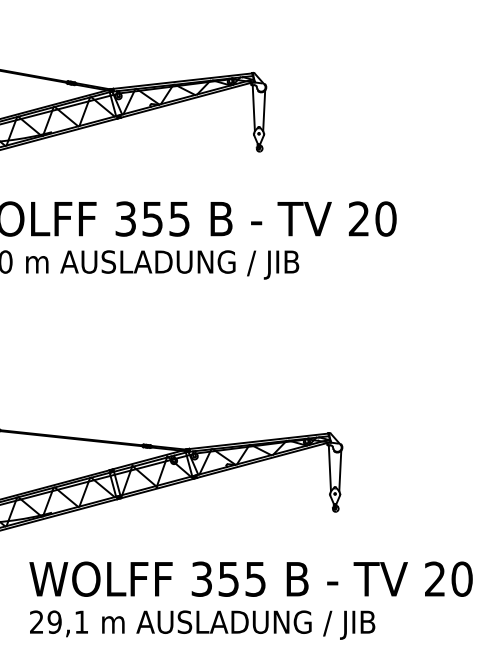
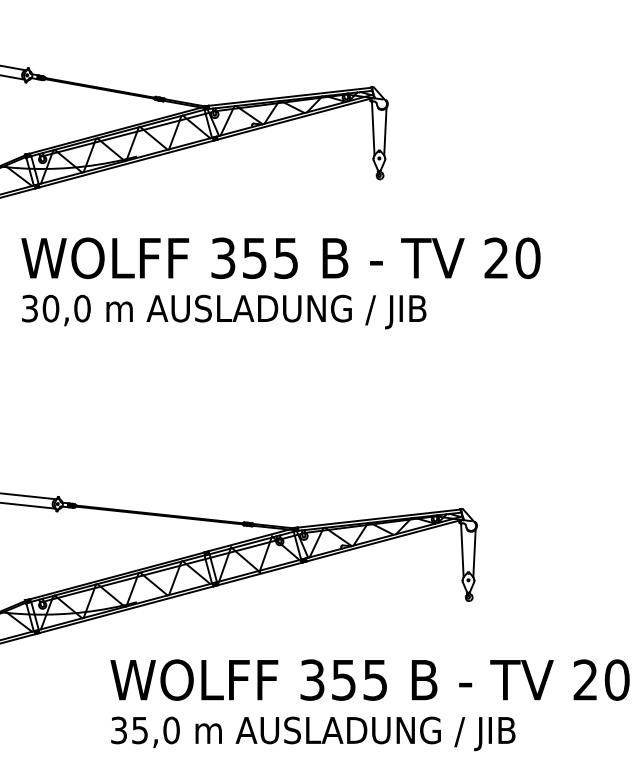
text: (59, 622) -> (145, 730), 29,1 -> 35,0

